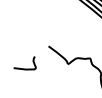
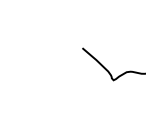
curve: (24, 68) -> (39, 82), removed

